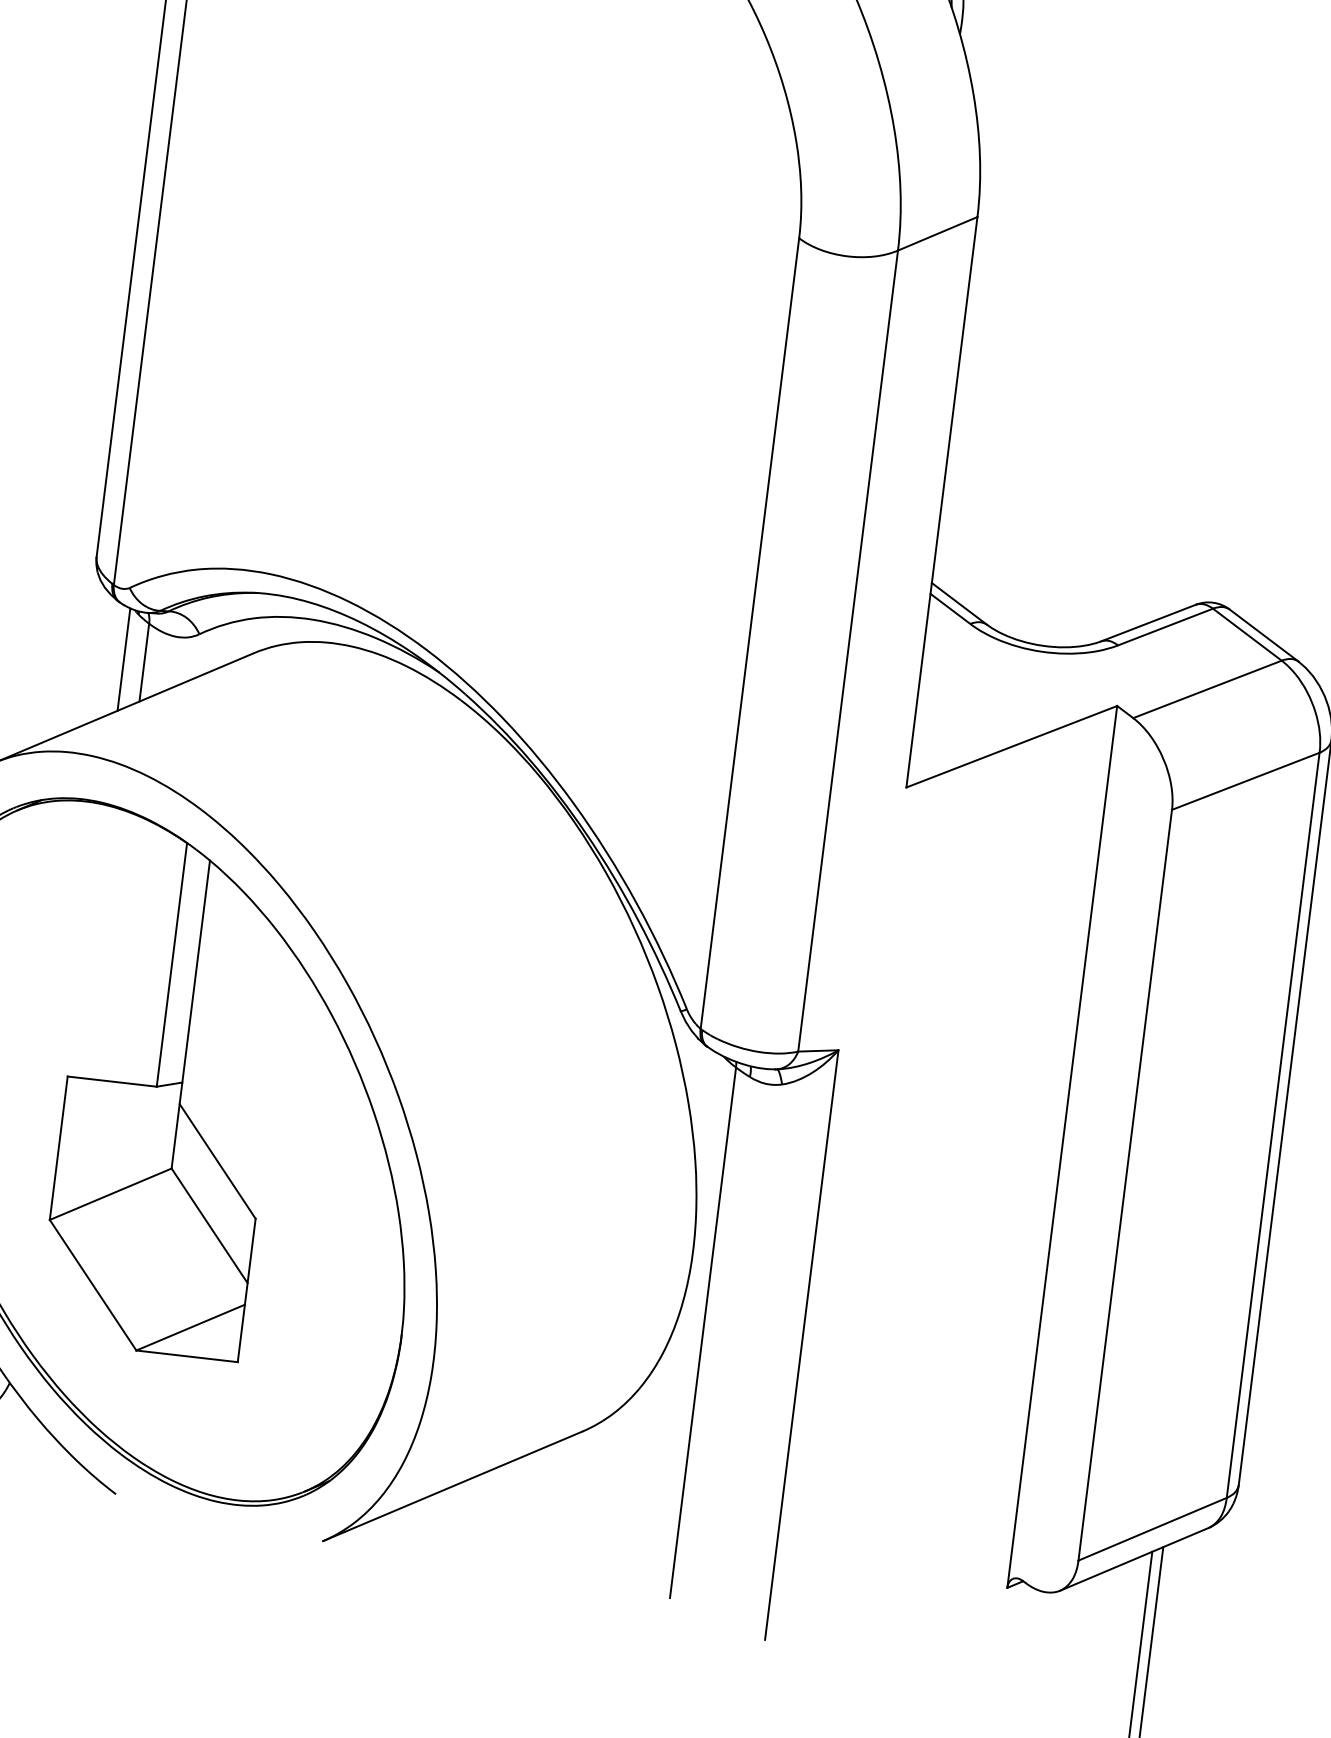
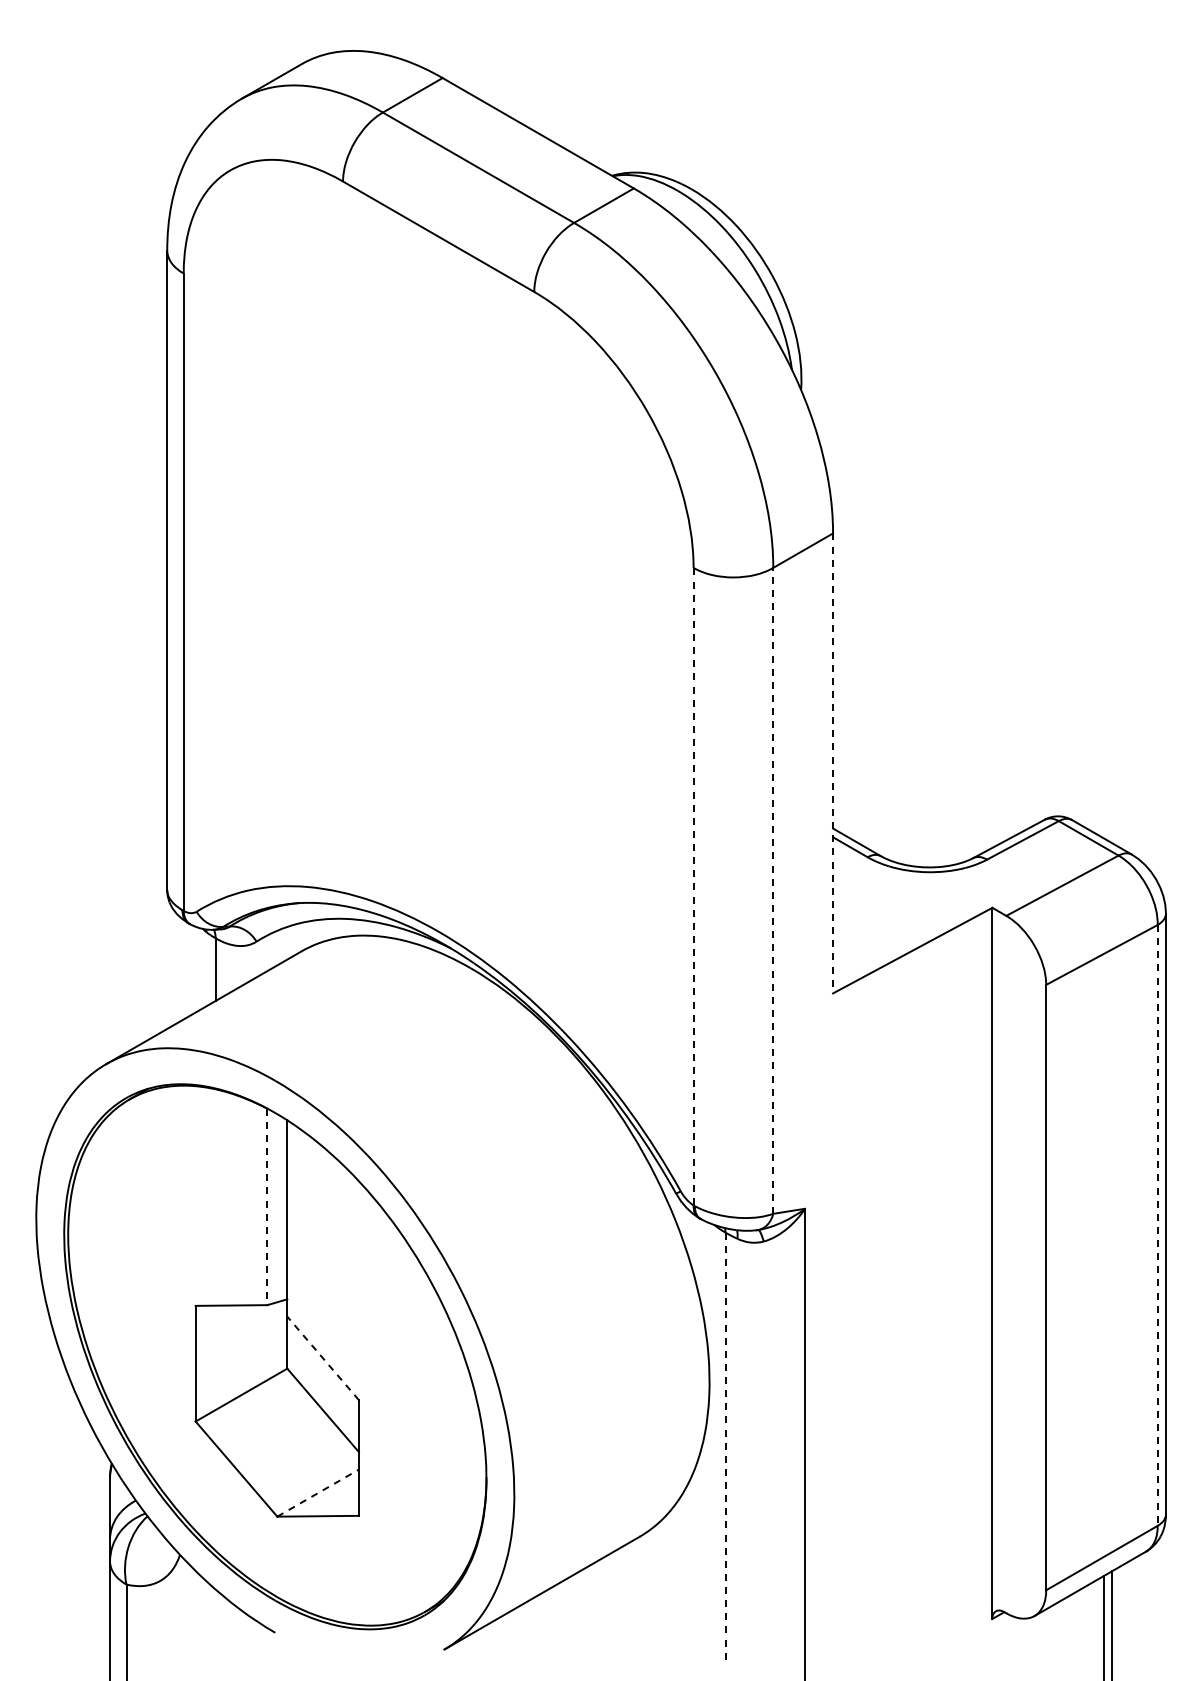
line: (942, 502) -> (833, 763), solid -> dashed
line: (749, 633) -> (693, 886), solid -> dashed
line: (848, 650) -> (773, 890), solid -> dashed
line: (124, 659) -> (199, 969), removed
line: (171, 965) -> (267, 1207), solid -> dashed
line: (1272, 1125) -> (1157, 1225), solid -> dashed
line: (216, 1161) -> (322, 1358), solid -> dashed
line: (191, 1326) -> (318, 1492), solid -> dashed
line: (703, 1332) -> (725, 1446), solid -> dashed

